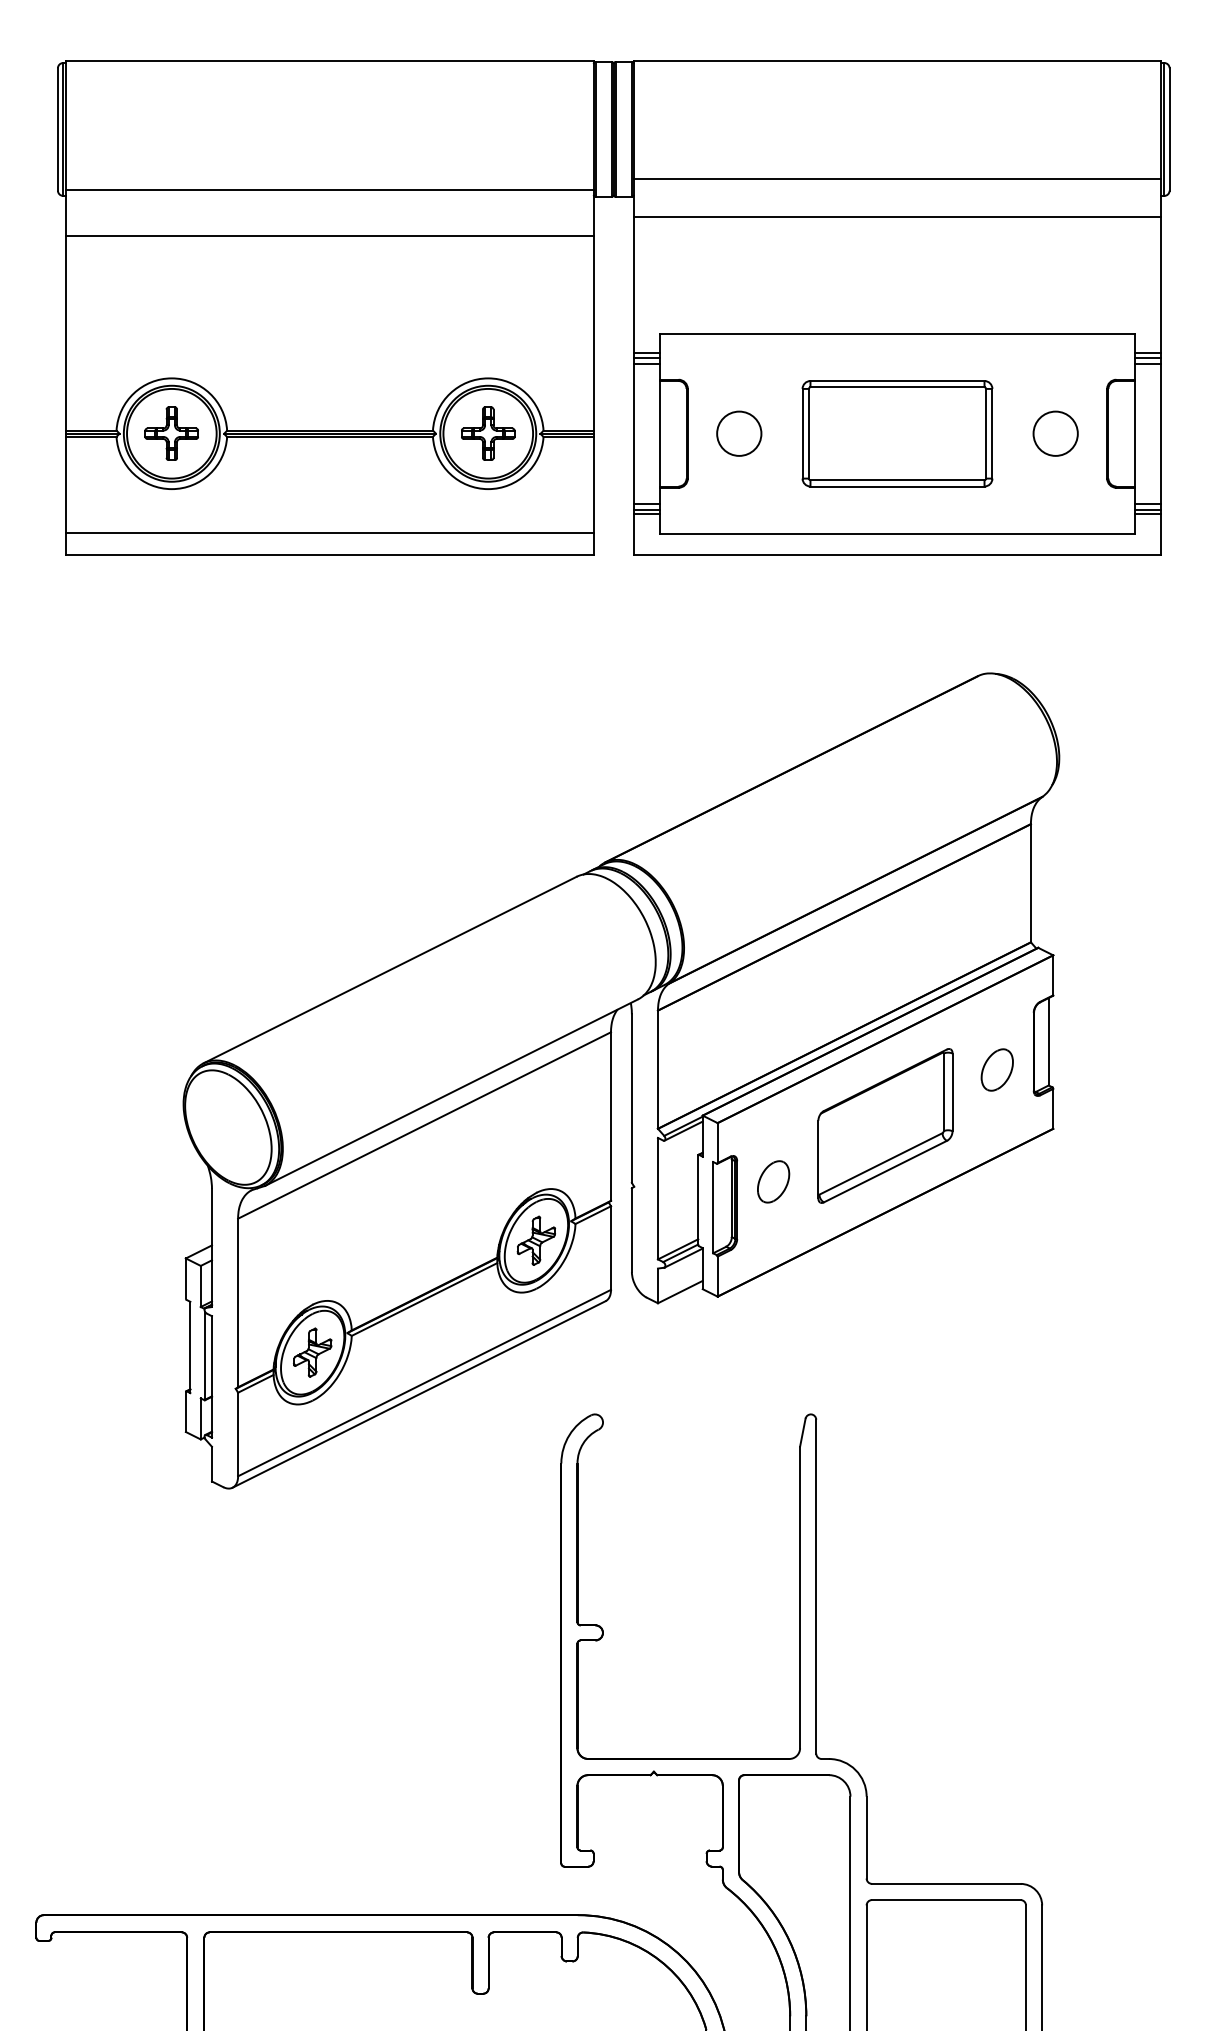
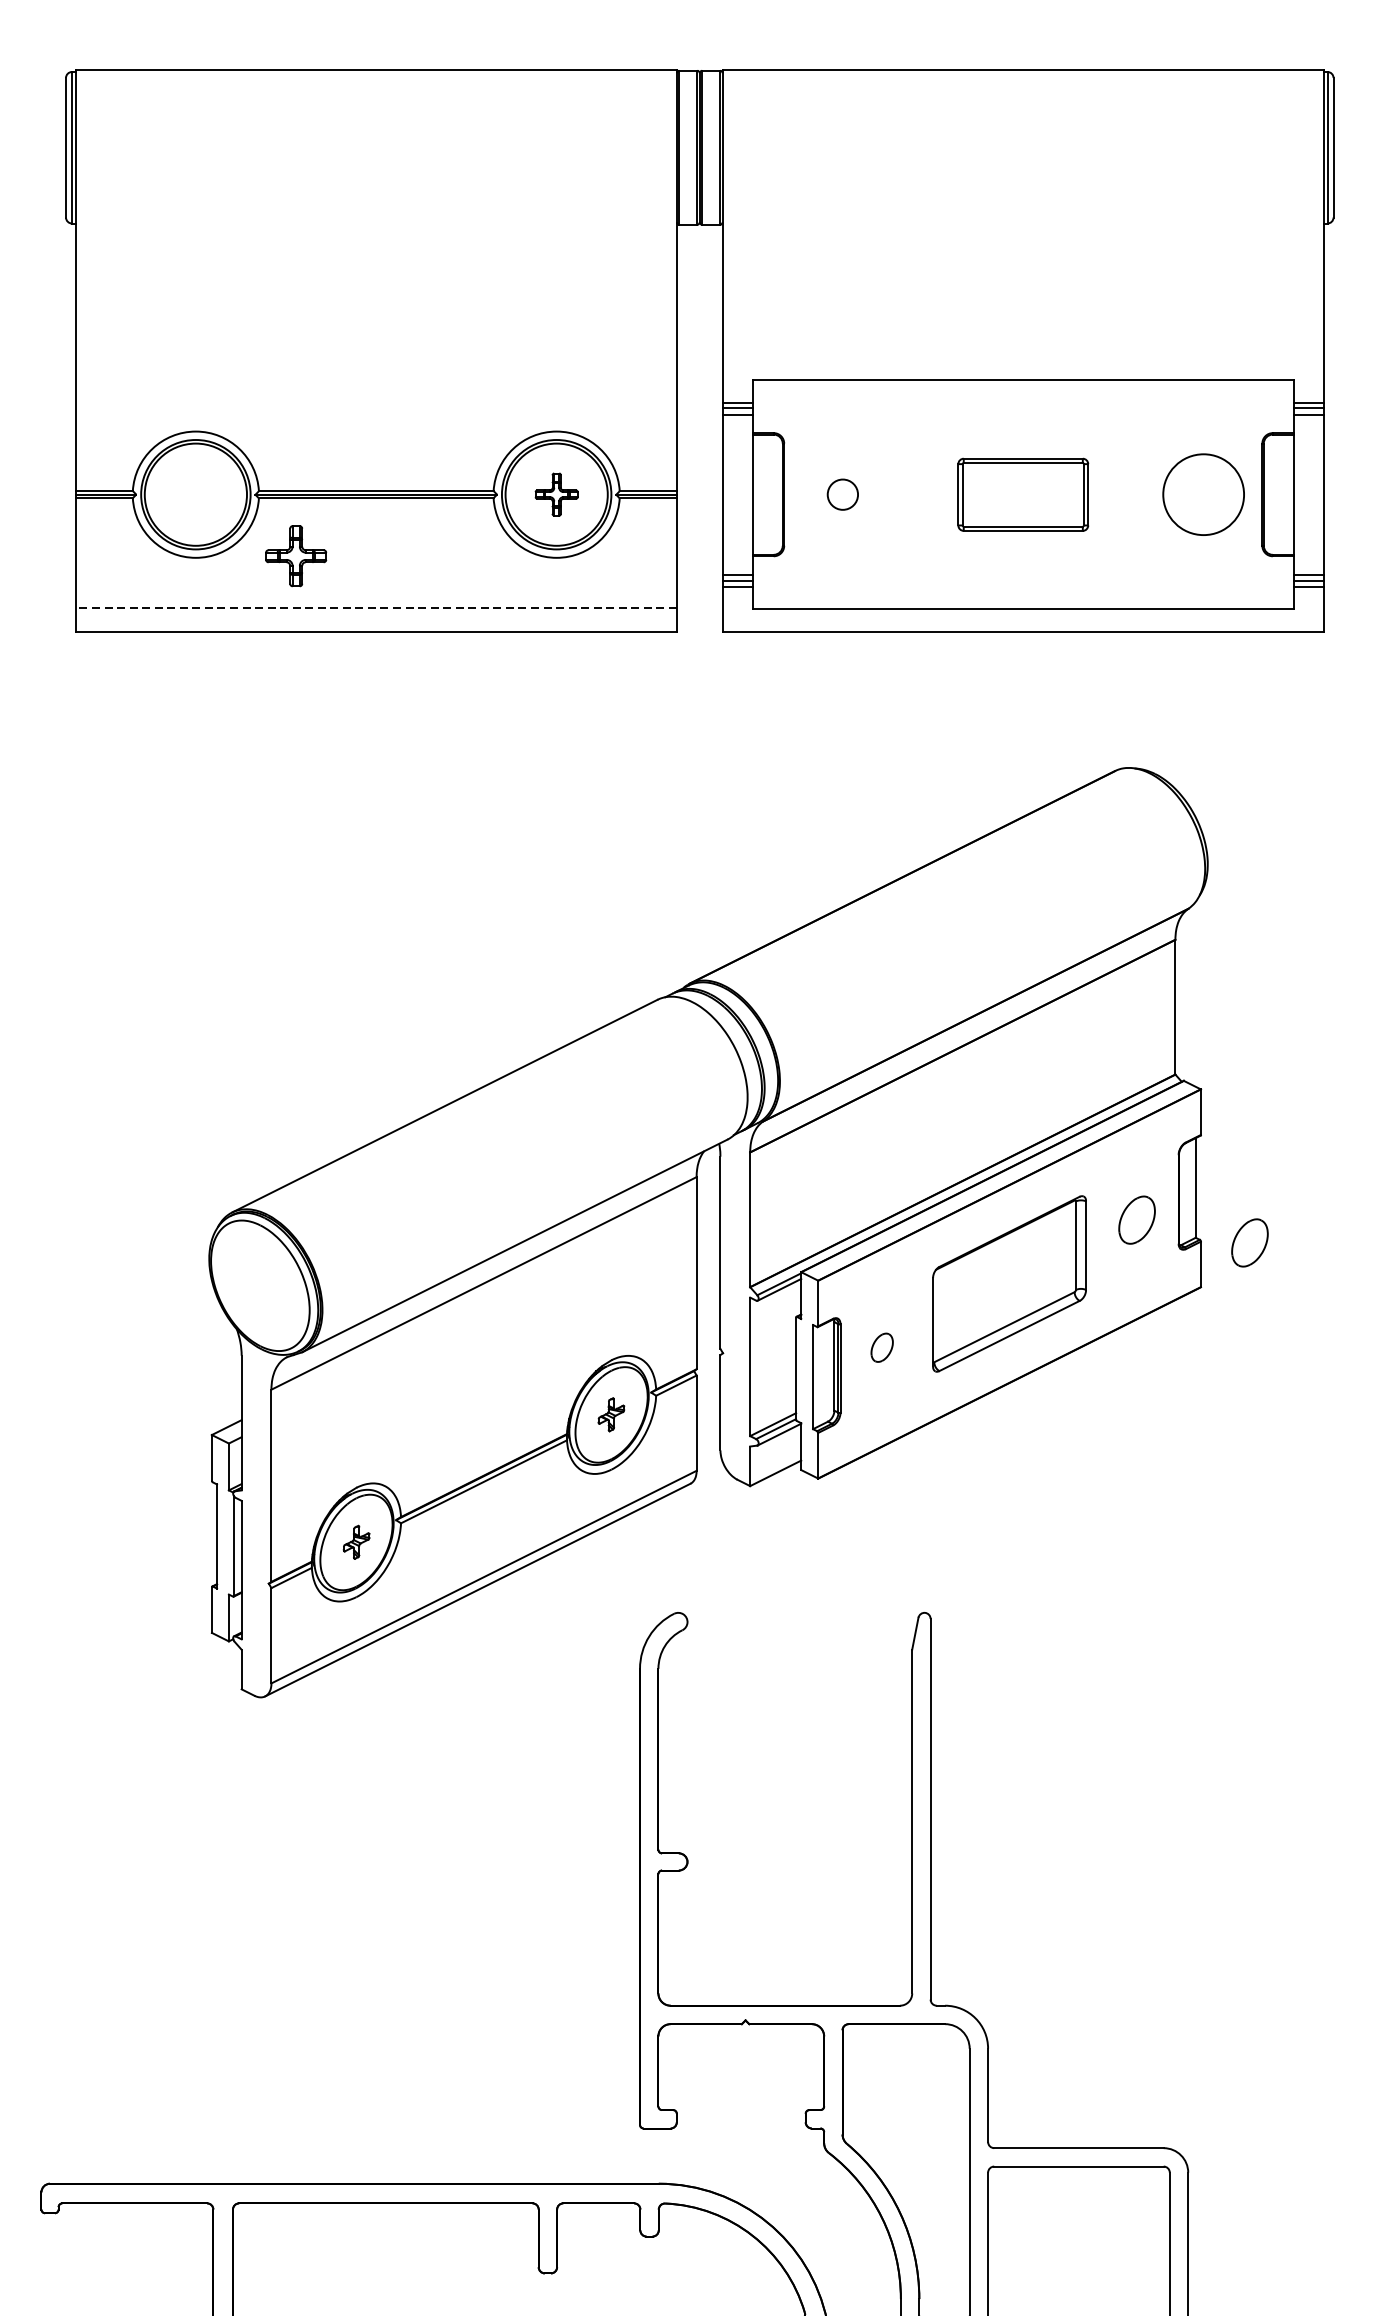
line: (897, 178) -> (1023, 203), removed
line: (329, 189) -> (375, 216), removed
line: (897, 216) -> (1023, 246), removed
line: (329, 236) -> (375, 269), removed
part: (171, 433) -> (295, 555), moved
part: (488, 433) -> (556, 494), size x0.7
circle: (739, 433) -> (843, 494), size x0.6
part: (897, 433) -> (1023, 494), size x0.6
circle: (1055, 433) -> (1203, 494), size x1.6
line: (330, 533) -> (376, 608), solid -> dashed
part: (1095, 1089) -> (1249, 1242), added
part: (773, 1181) -> (881, 1347), size x0.6
part: (535, 1240) -> (610, 1414), size x0.6
part: (312, 1352) -> (356, 1542), size x0.6

